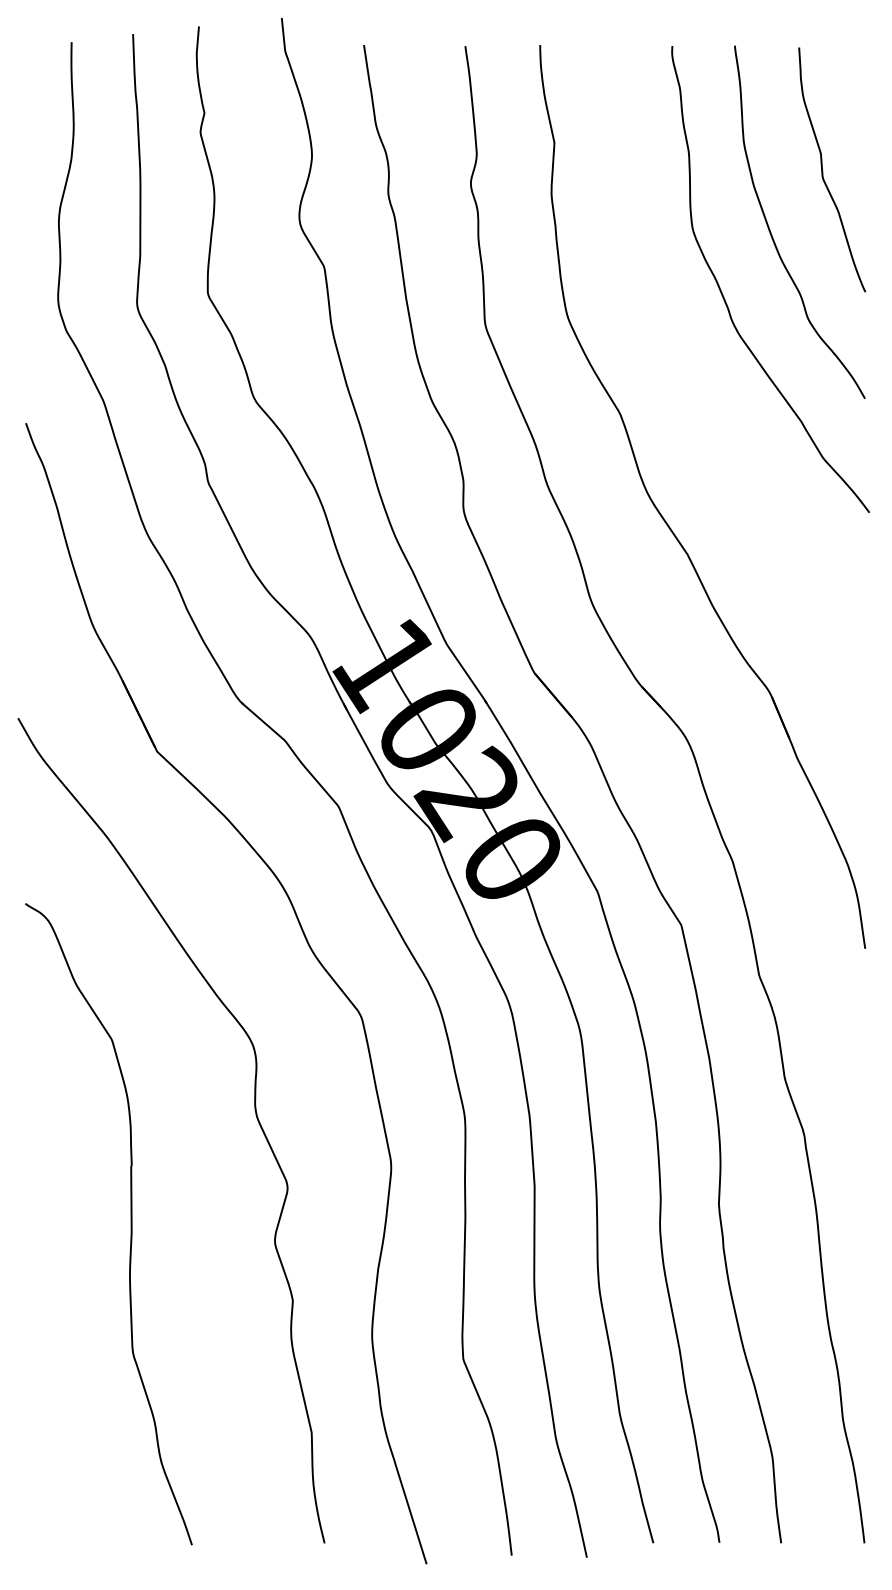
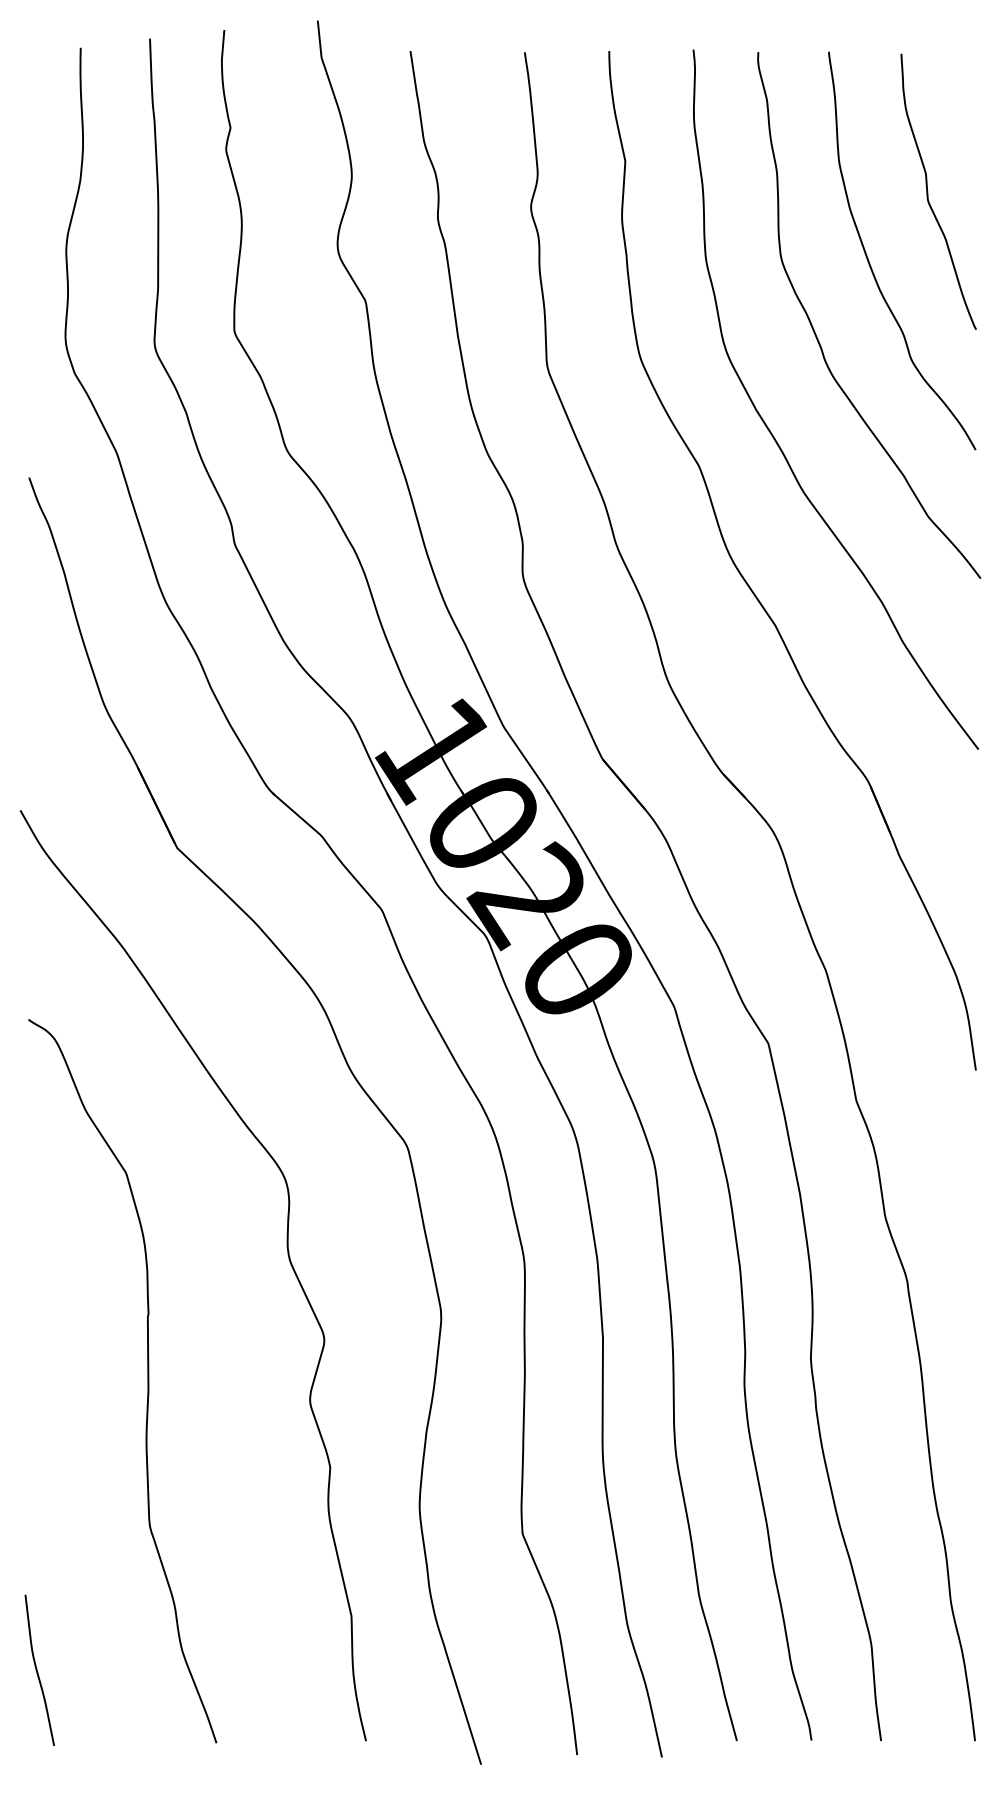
curve: (686, 386) -> (774, 436), added
curve: (33, 1479) -> (37, 1669), added

